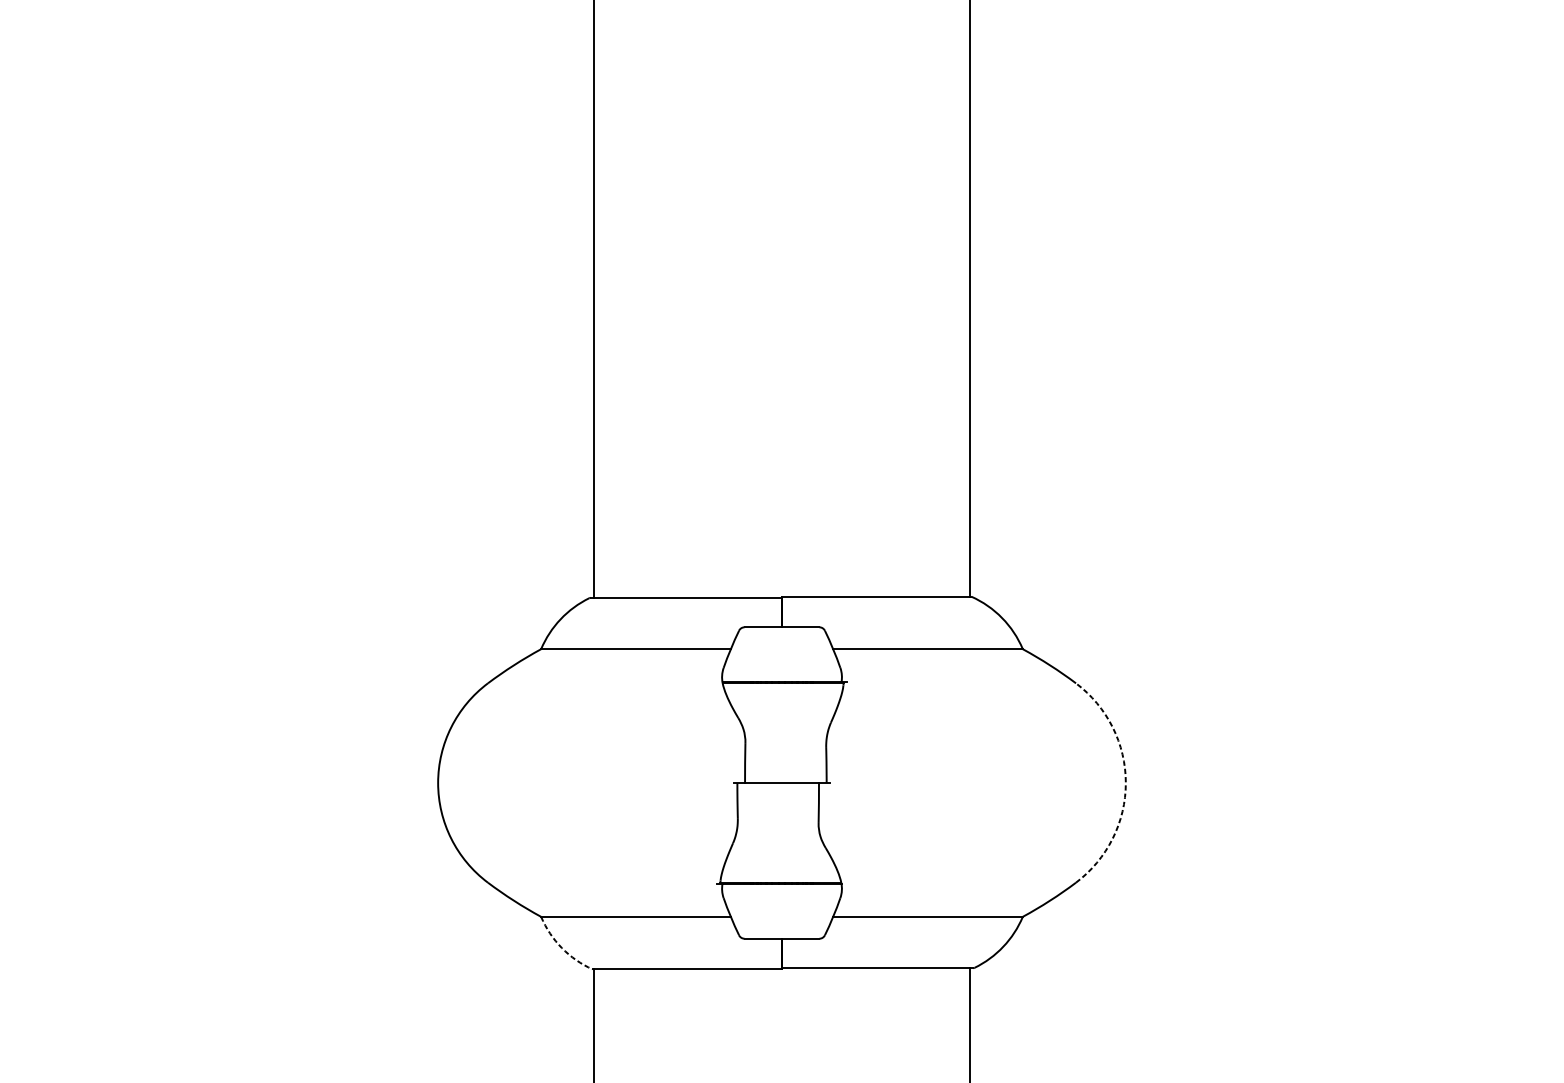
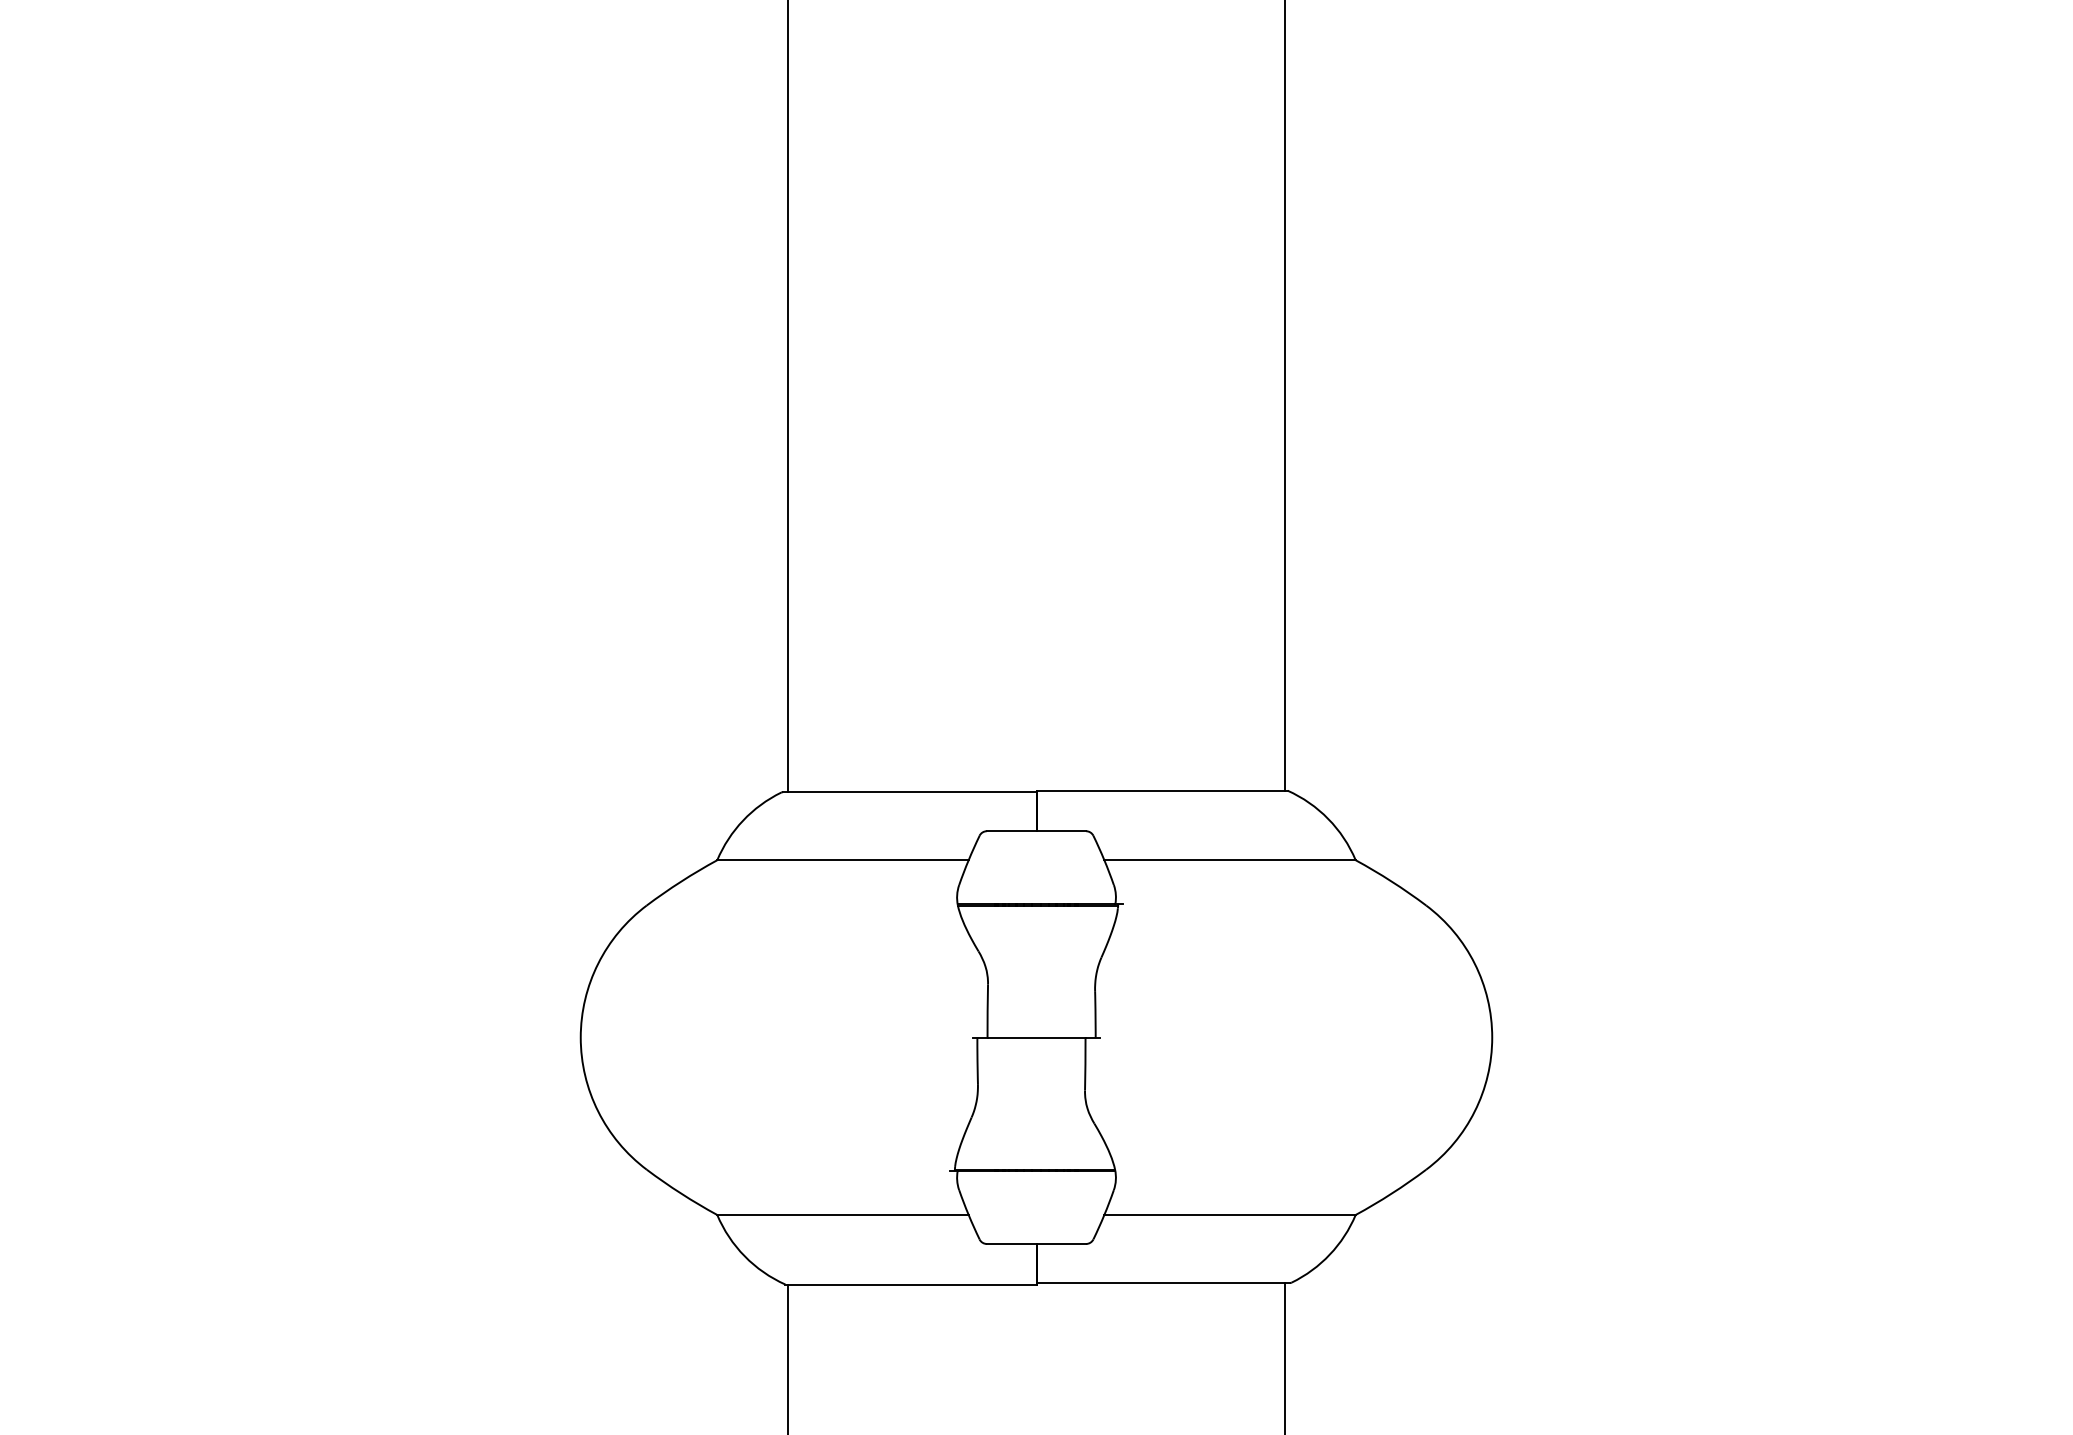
arc: (1126, 782) -> (1492, 1037), dashed -> solid
arc: (561, 948) -> (744, 1256), dashed -> solid

